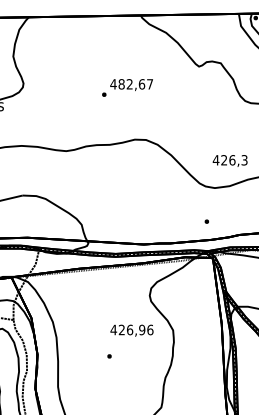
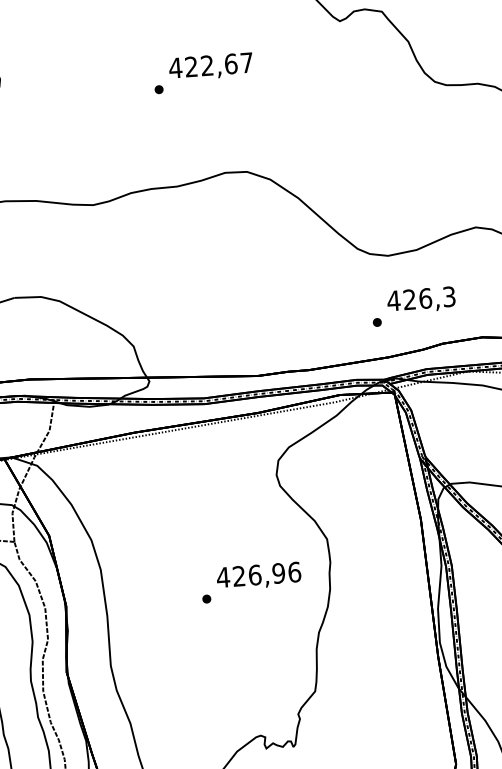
text: (121, 84) -> (191, 67), 482,67 -> 422,67
text: (229, 160) -> (419, 299), moved
text: (131, 330) -> (257, 575), moved

